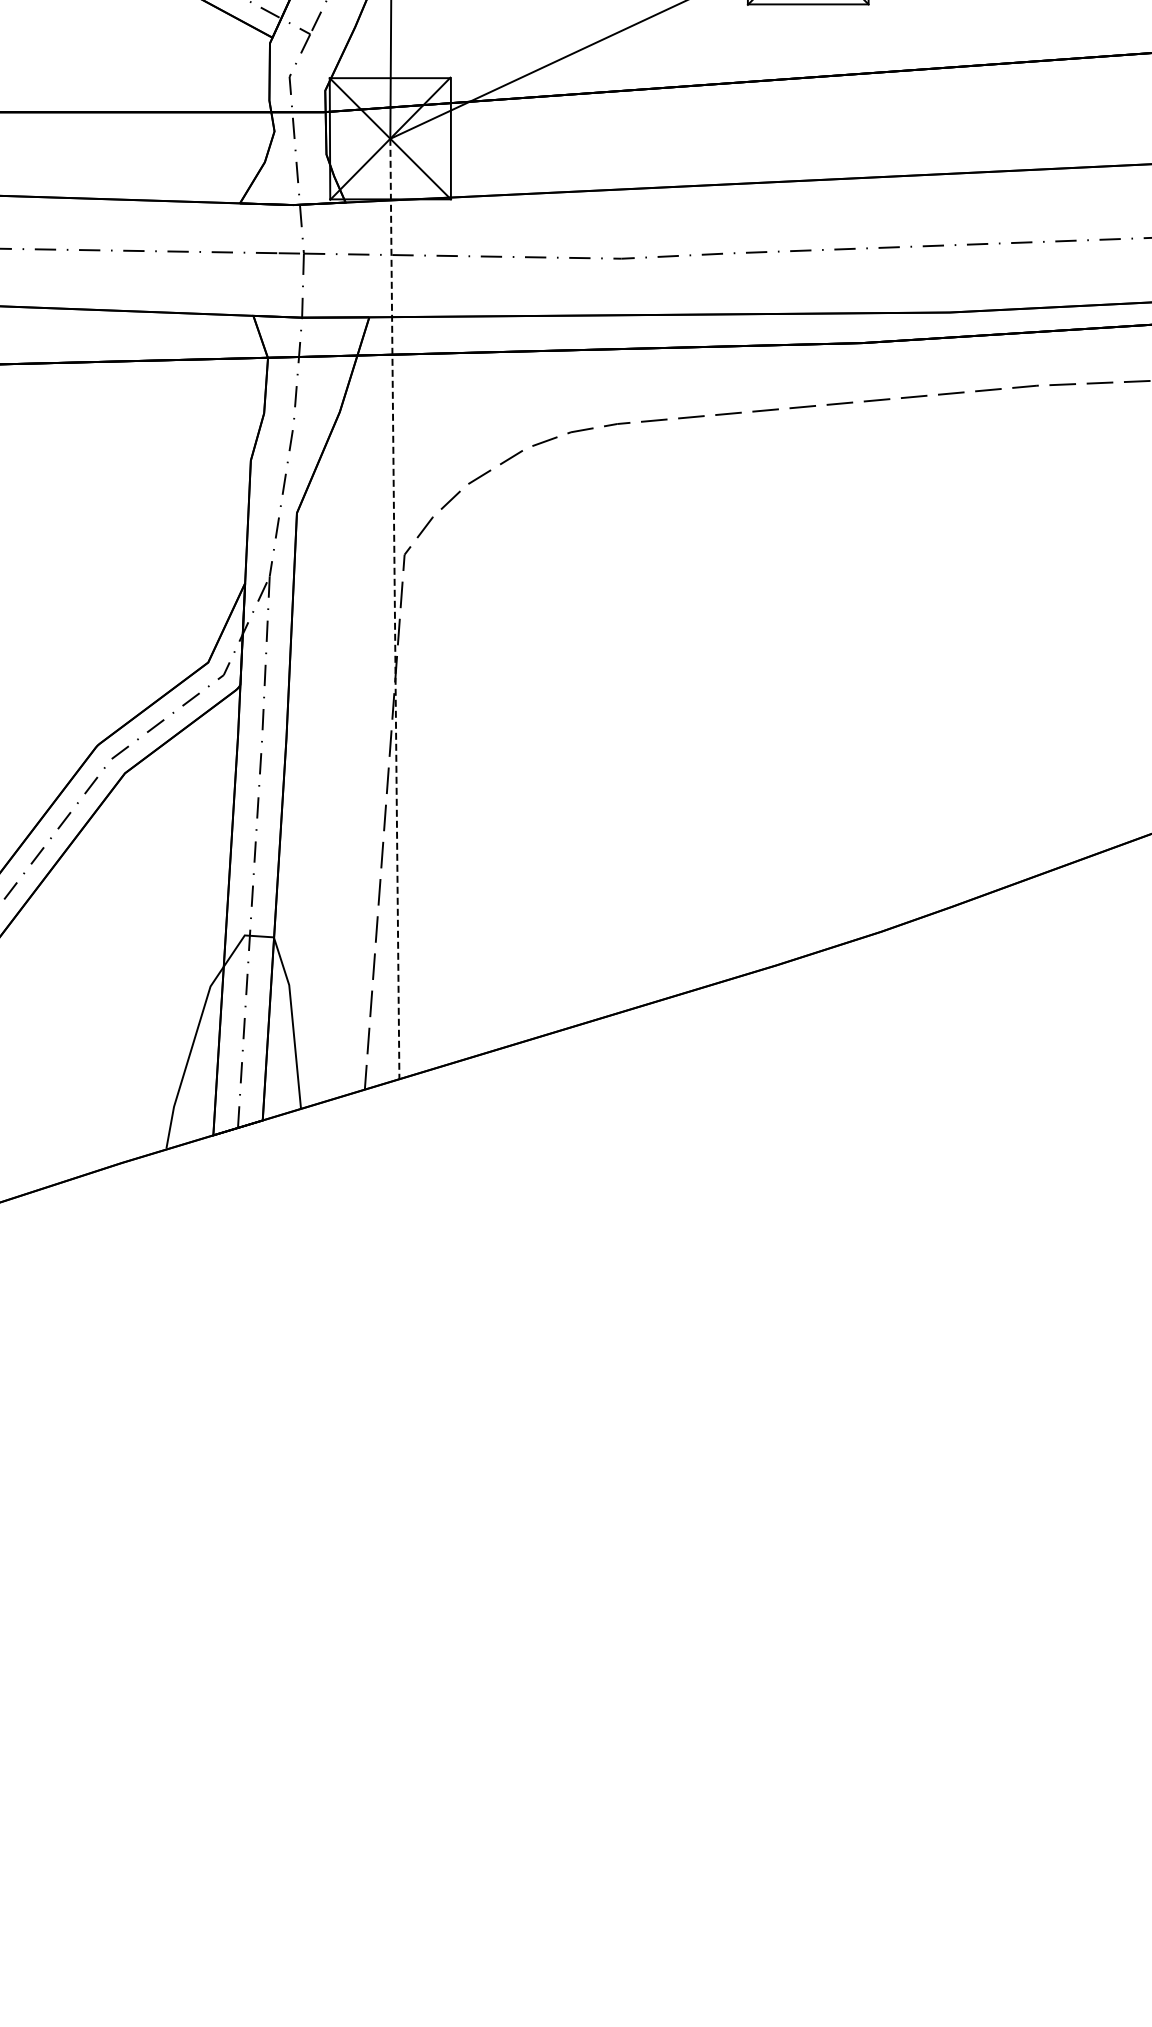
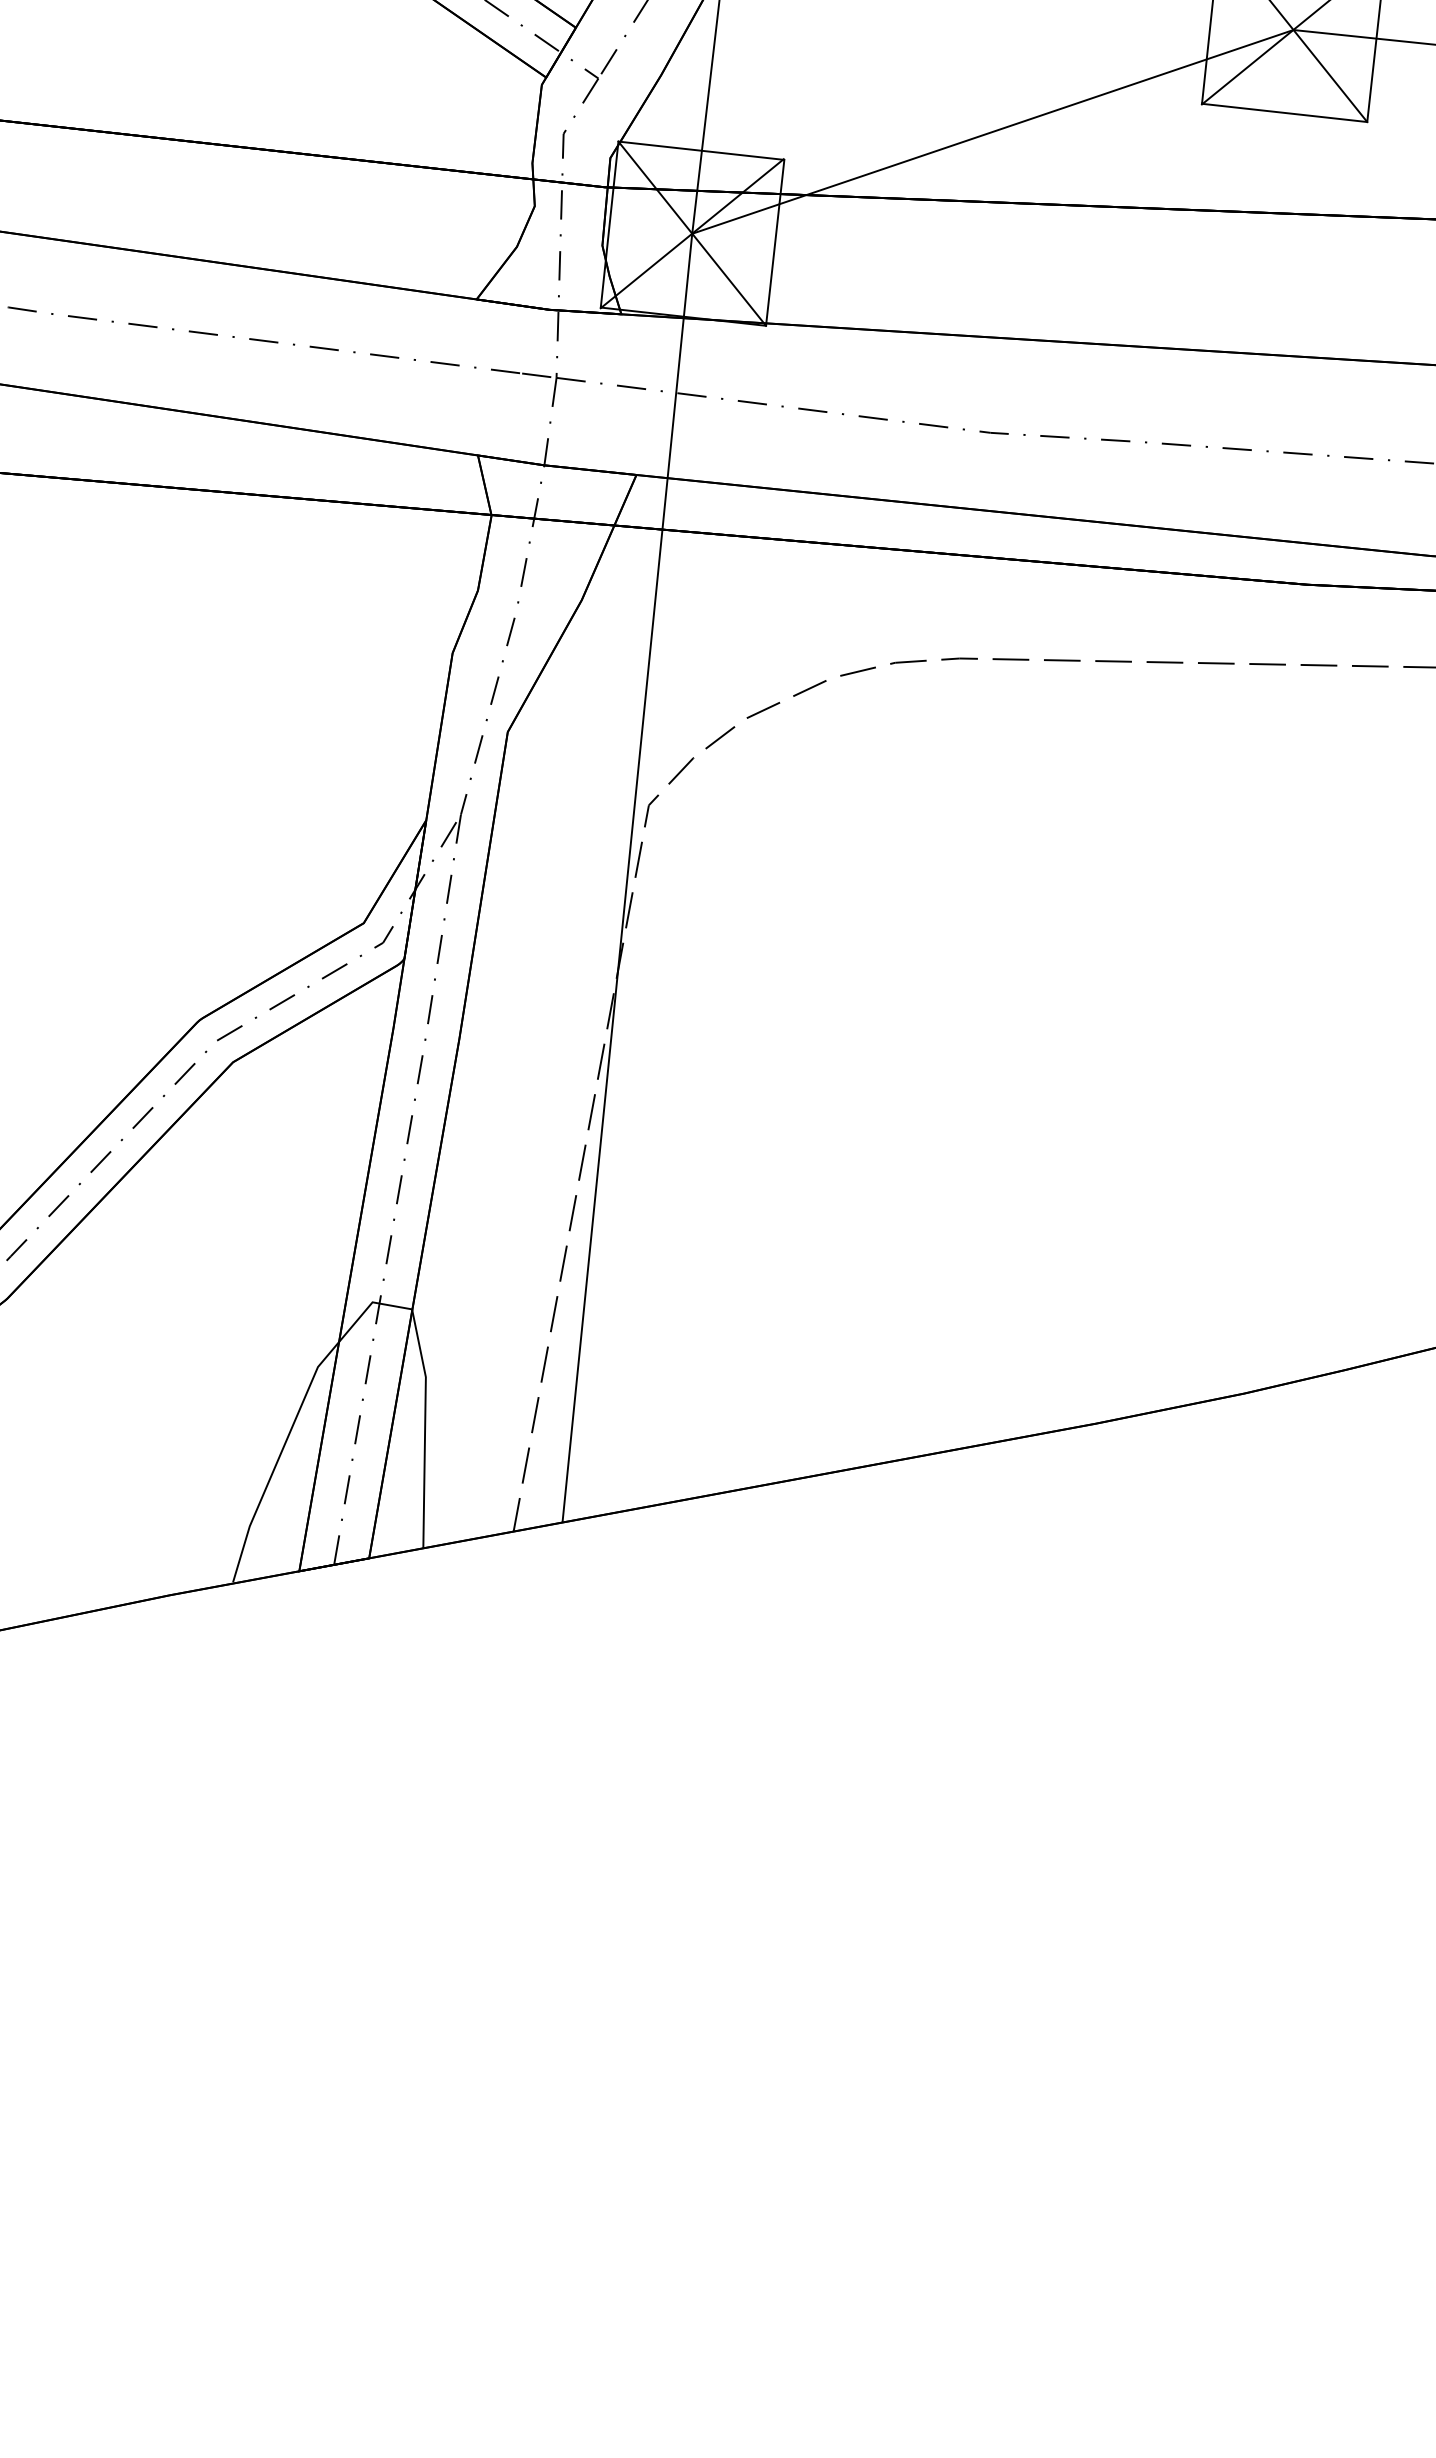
line: (394, 609) -> (626, 878), dashed -> solid

